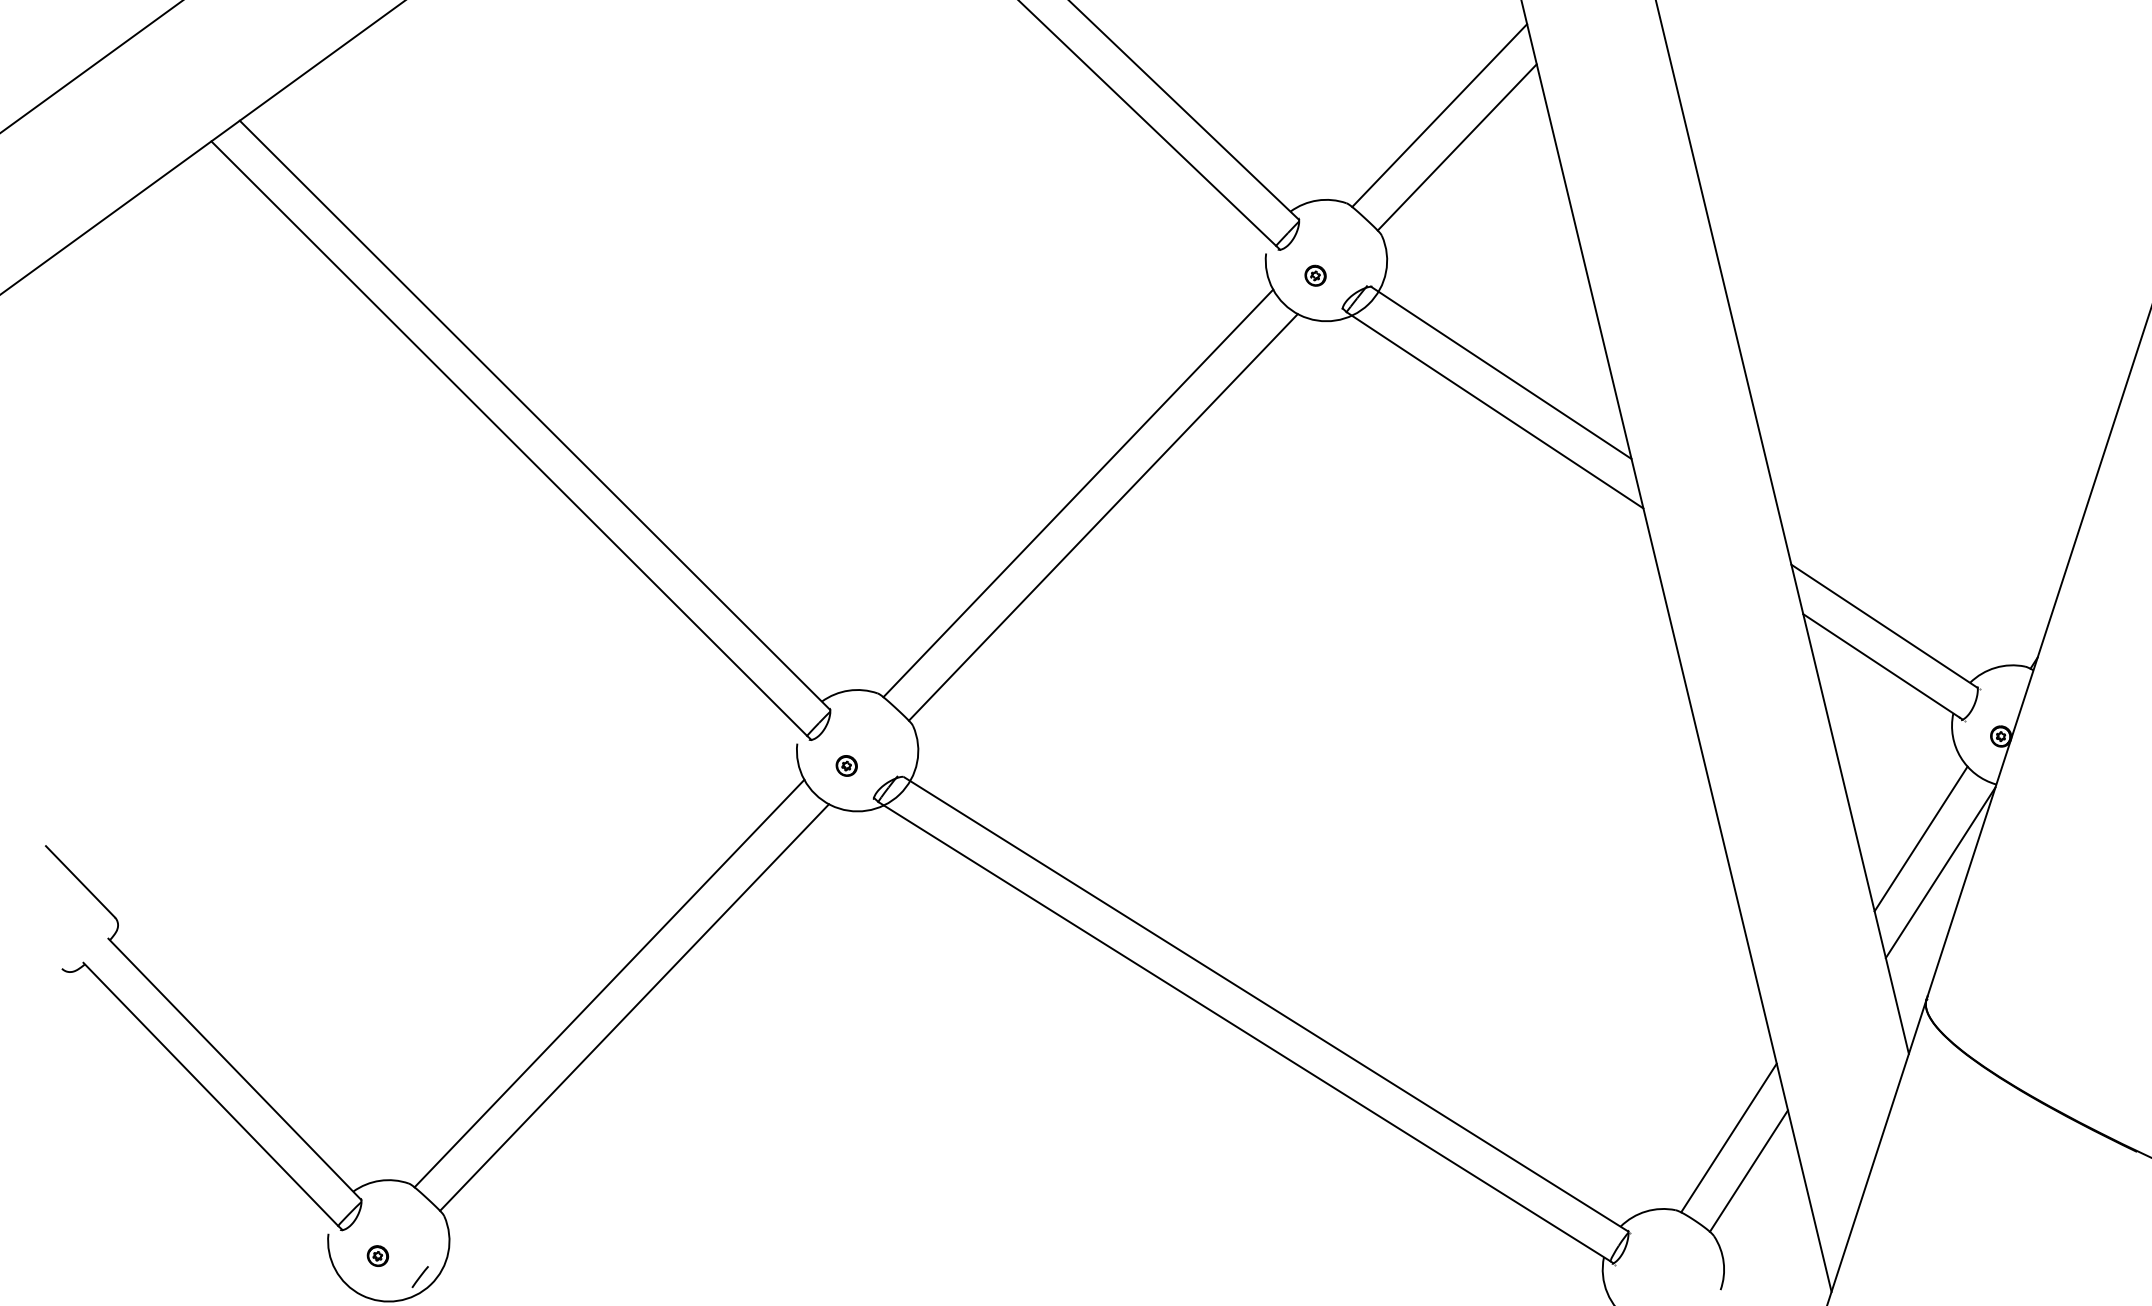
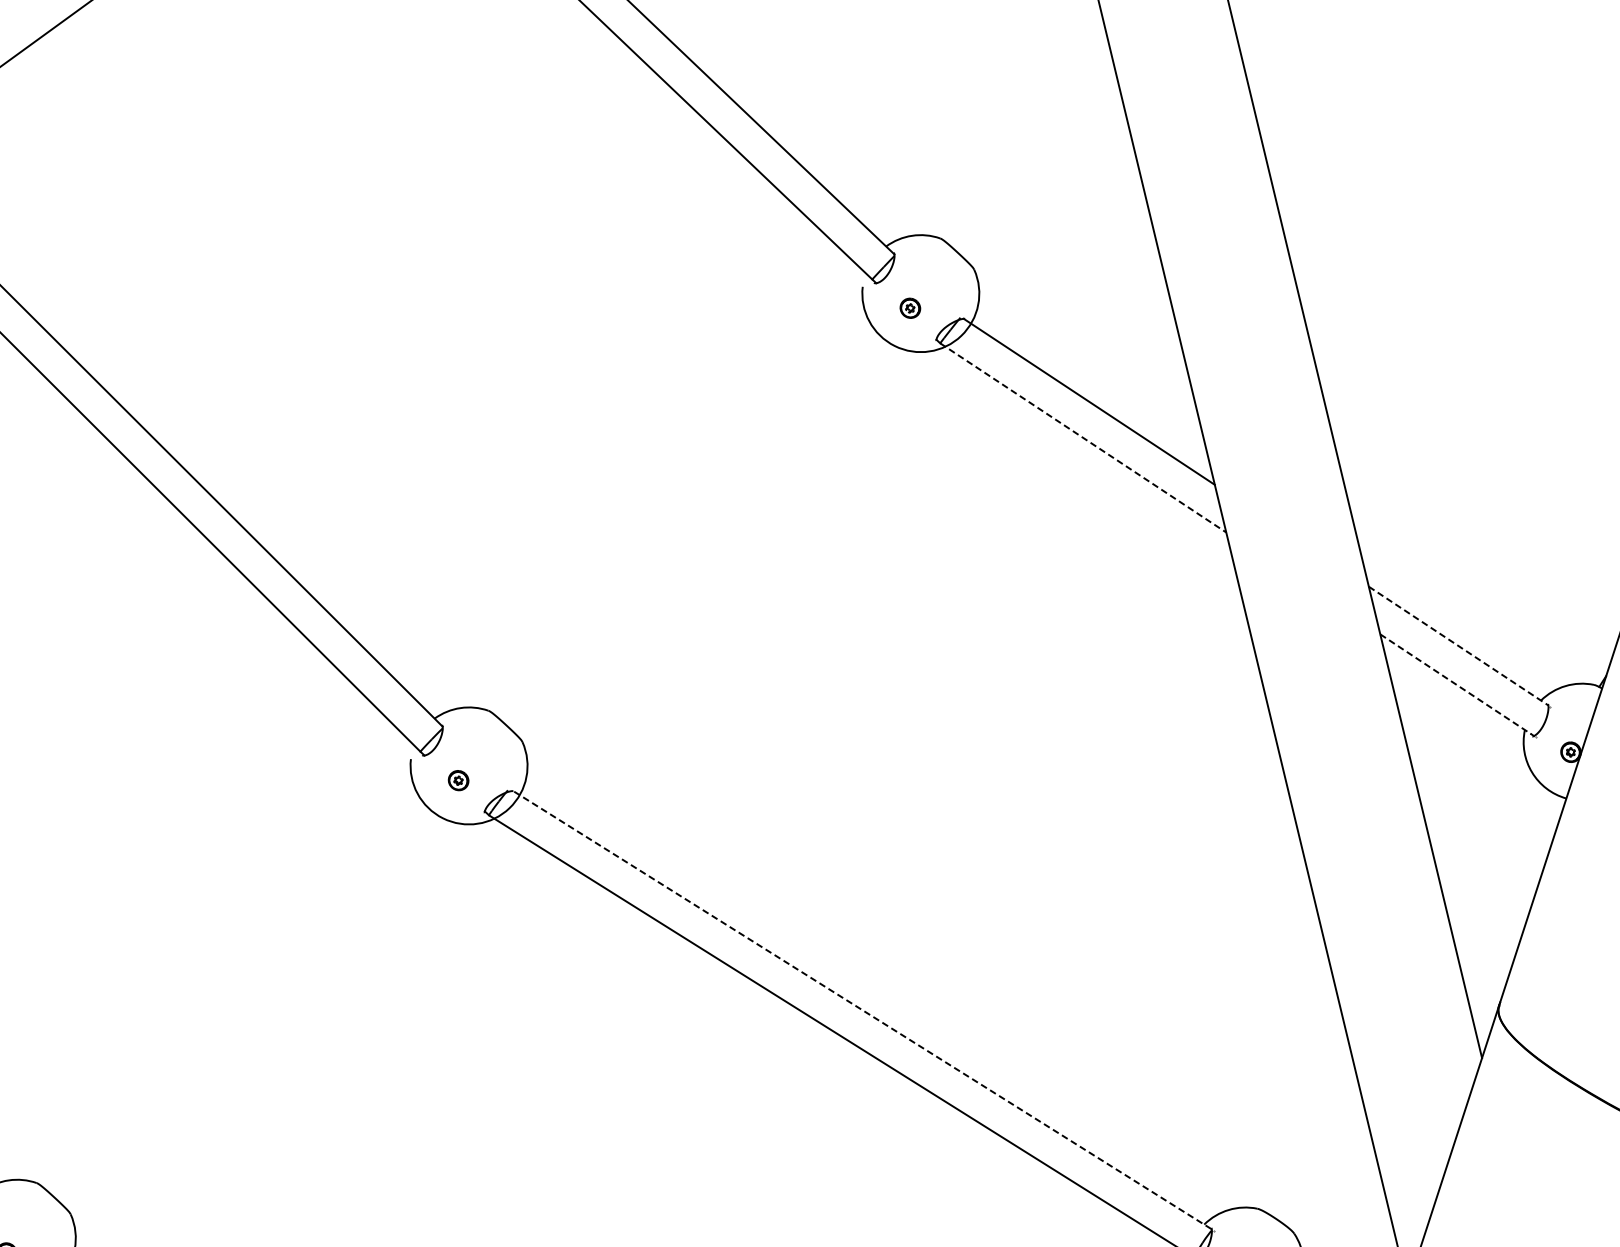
line: (1439, 115) -> (1029, 153), removed
line: (1456, 147) -> (1046, 184), removed
line: (1495, 410) -> (1083, 438), solid -> dashed
line: (1078, 493) -> (681, 518), removed
line: (1102, 517) -> (705, 541), removed
line: (1884, 626) -> (1458, 646), solid -> dashed
line: (1881, 665) -> (1455, 683), solid -> dashed
line: (1920, 838) -> (1493, 850), removed
line: (1940, 872) -> (1512, 883), removed
line: (609, 983) -> (229, 990), removed
line: (1266, 1004) -> (863, 1010), solid -> dashed
line: (634, 1007) -> (254, 1013), removed
line: (1728, 1137) -> (1308, 1138), removed
line: (1748, 1170) -> (1327, 1170), removed

